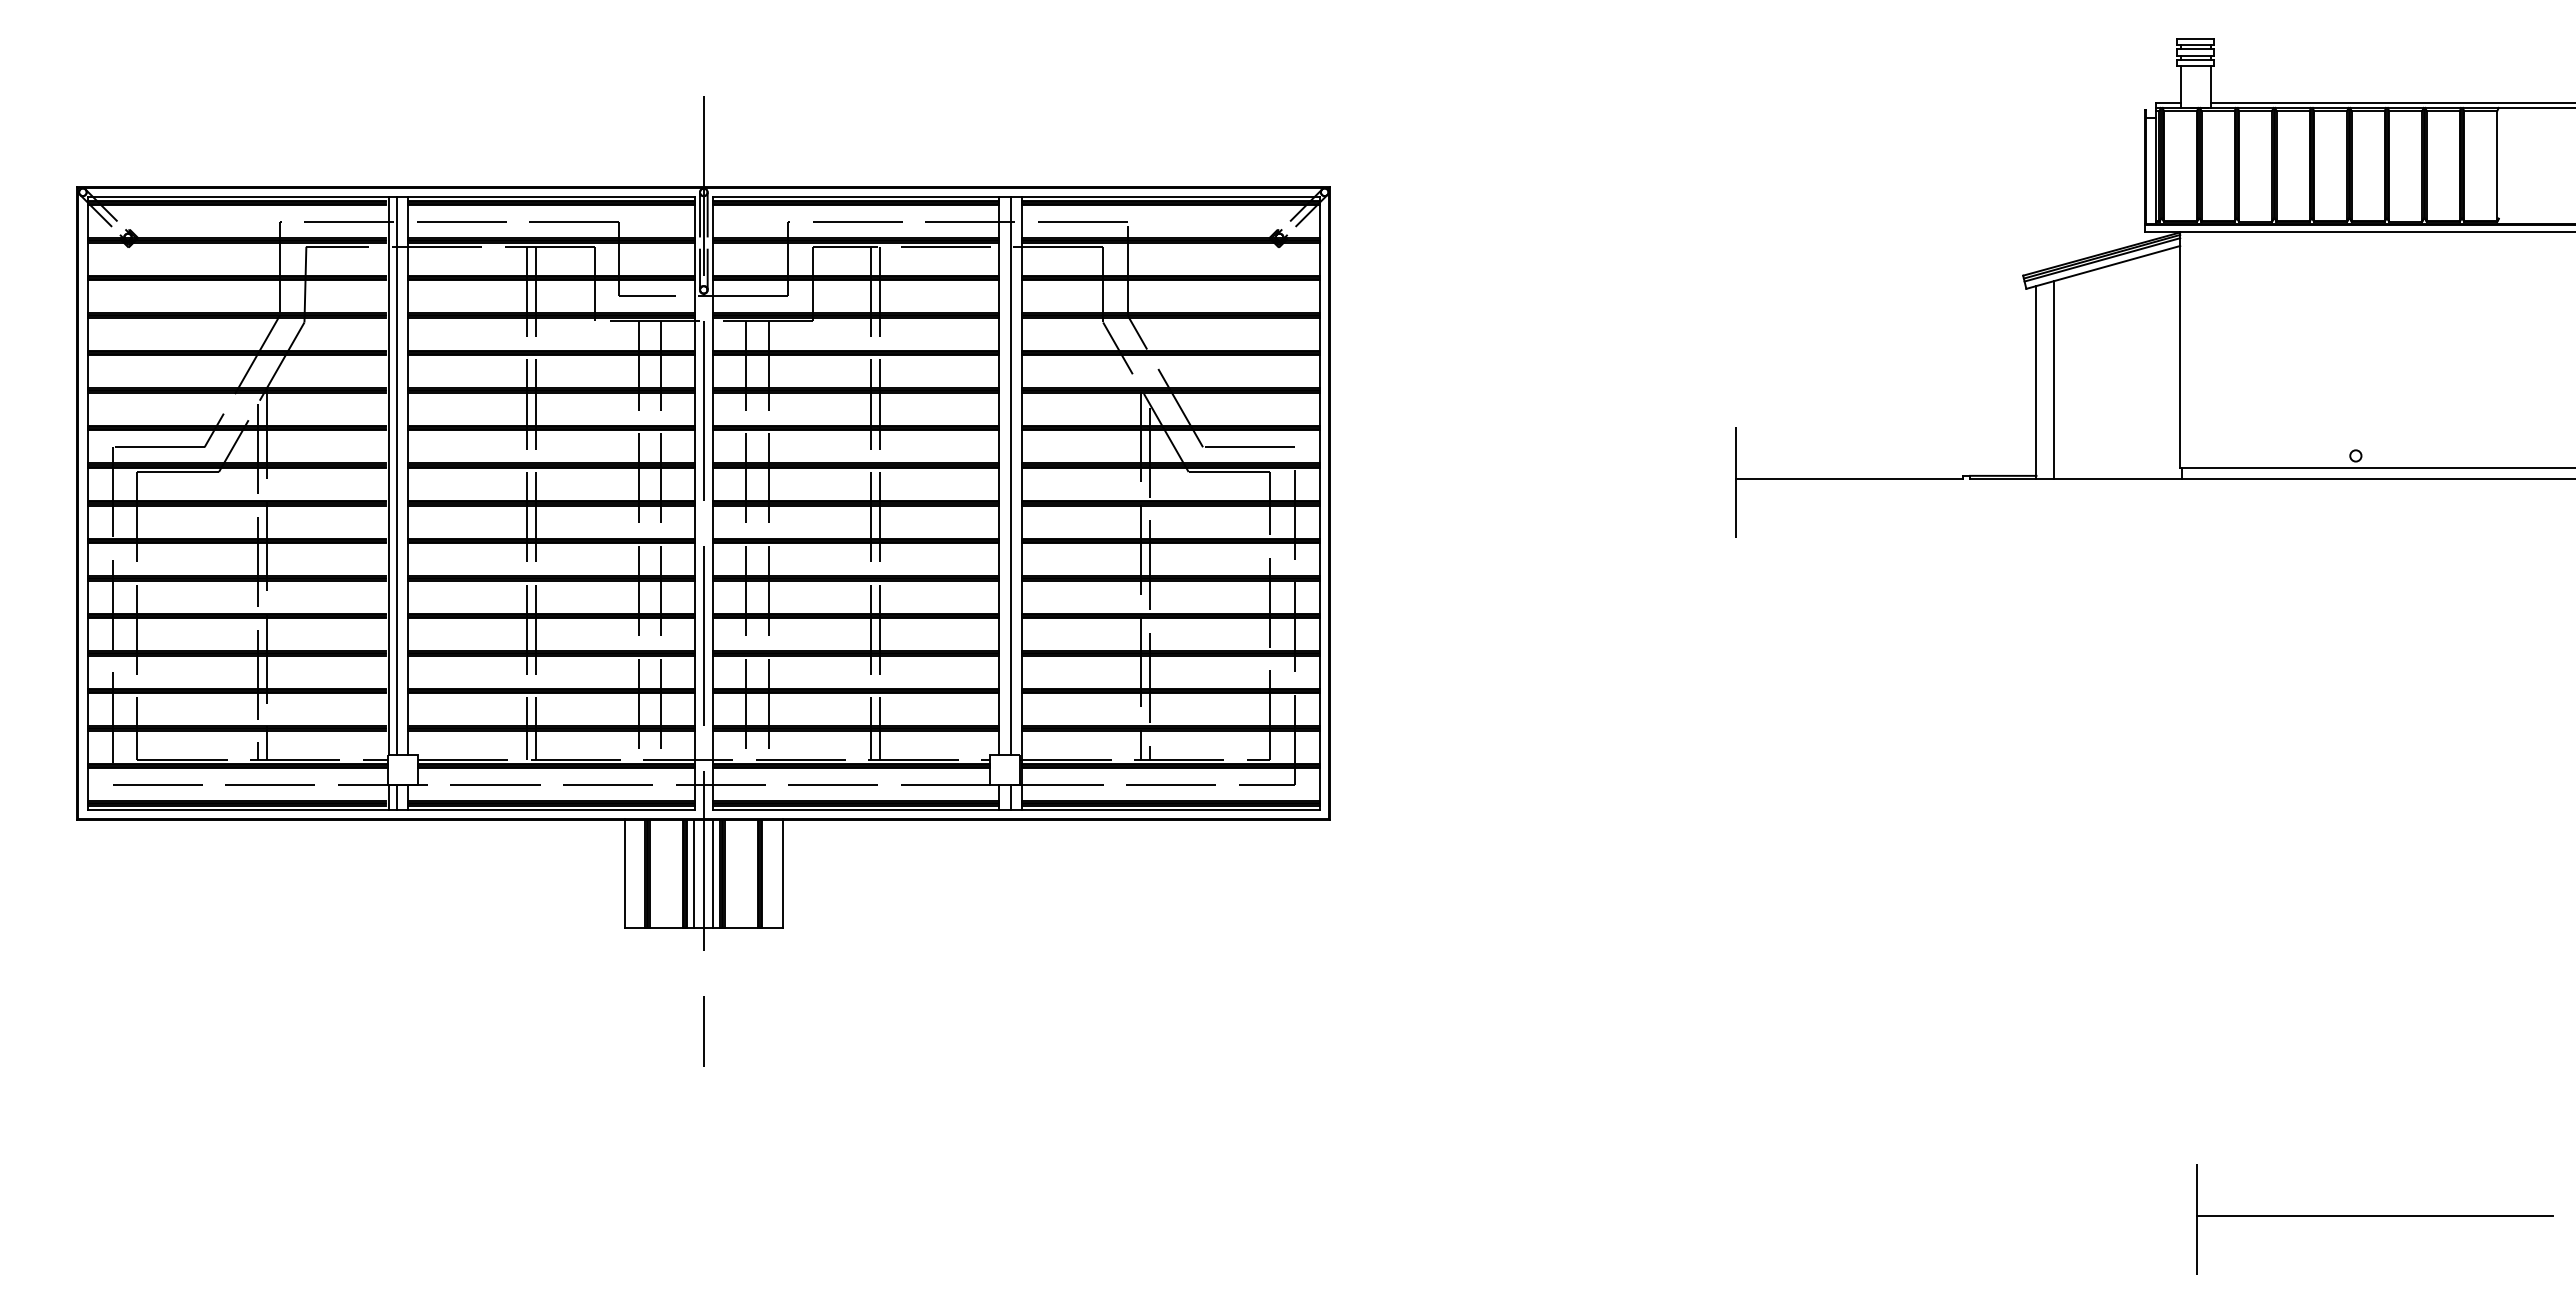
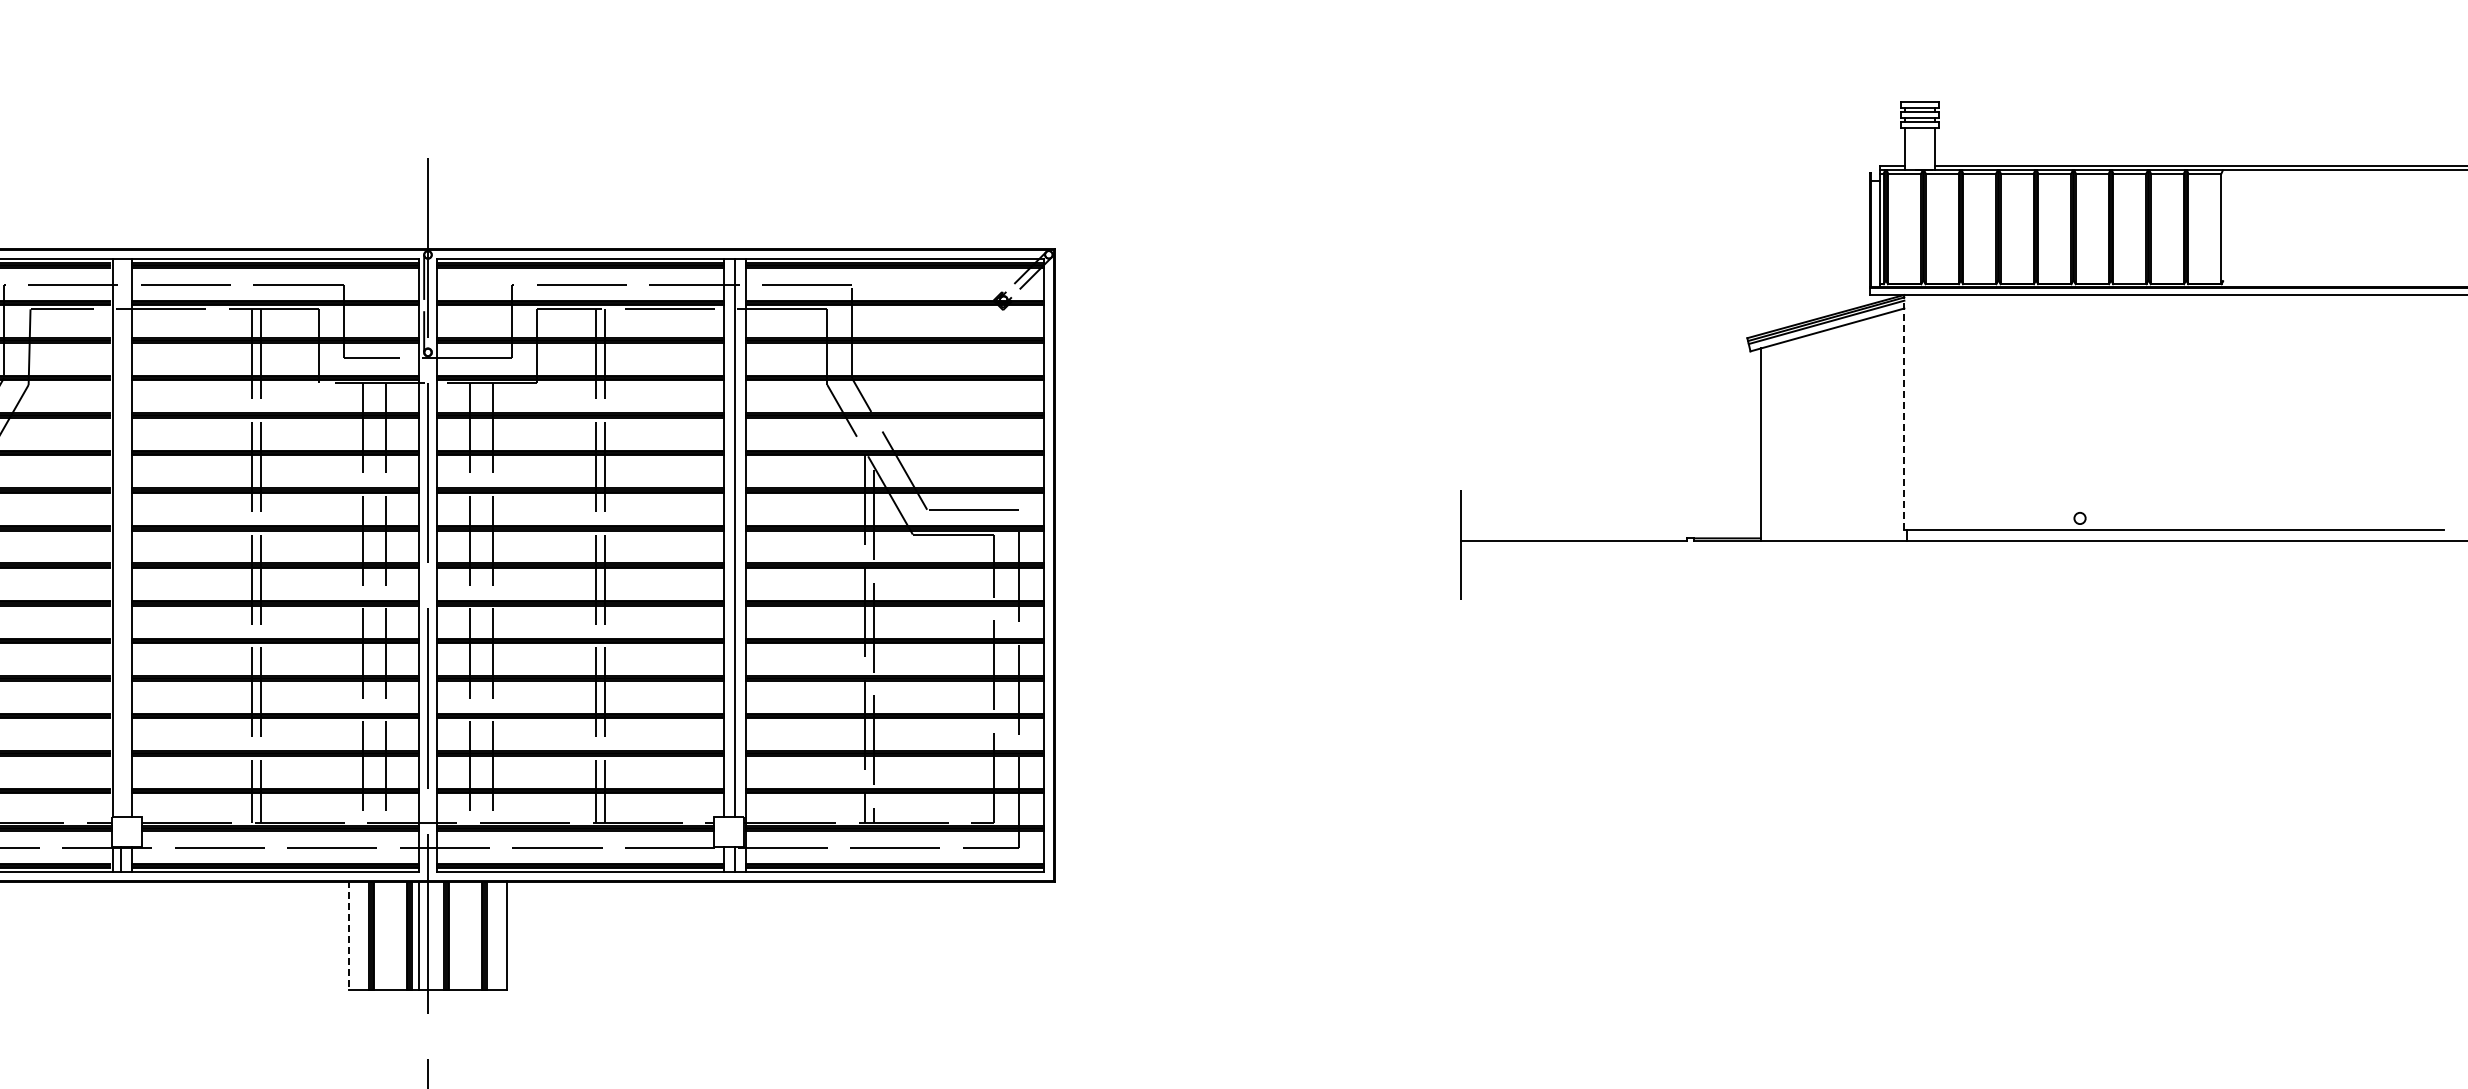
line: (707, 240) -> (431, 303), removed
line: (2180, 349) -> (1904, 412), solid -> dashed
line: (2053, 379) -> (1777, 442), removed
line: (397, 475) -> (121, 538), removed
line: (625, 873) -> (349, 936), solid -> dashed
line: (713, 873) -> (437, 936), removed

